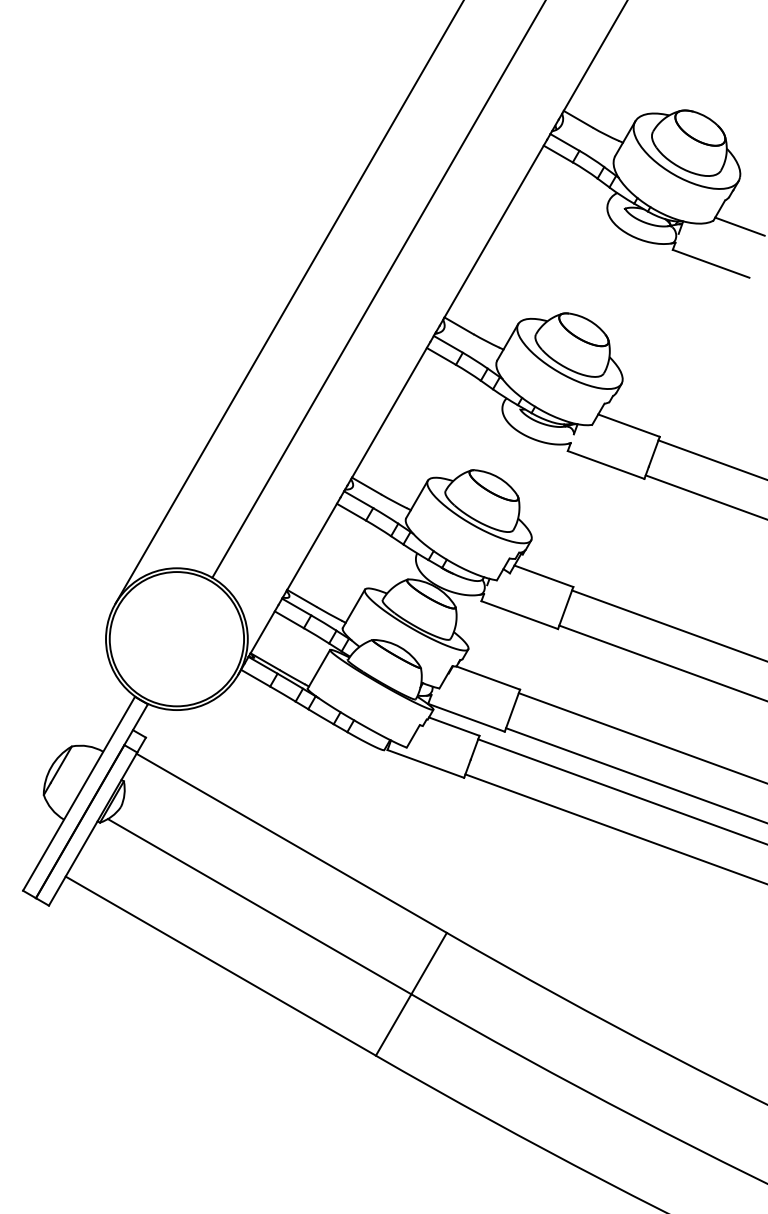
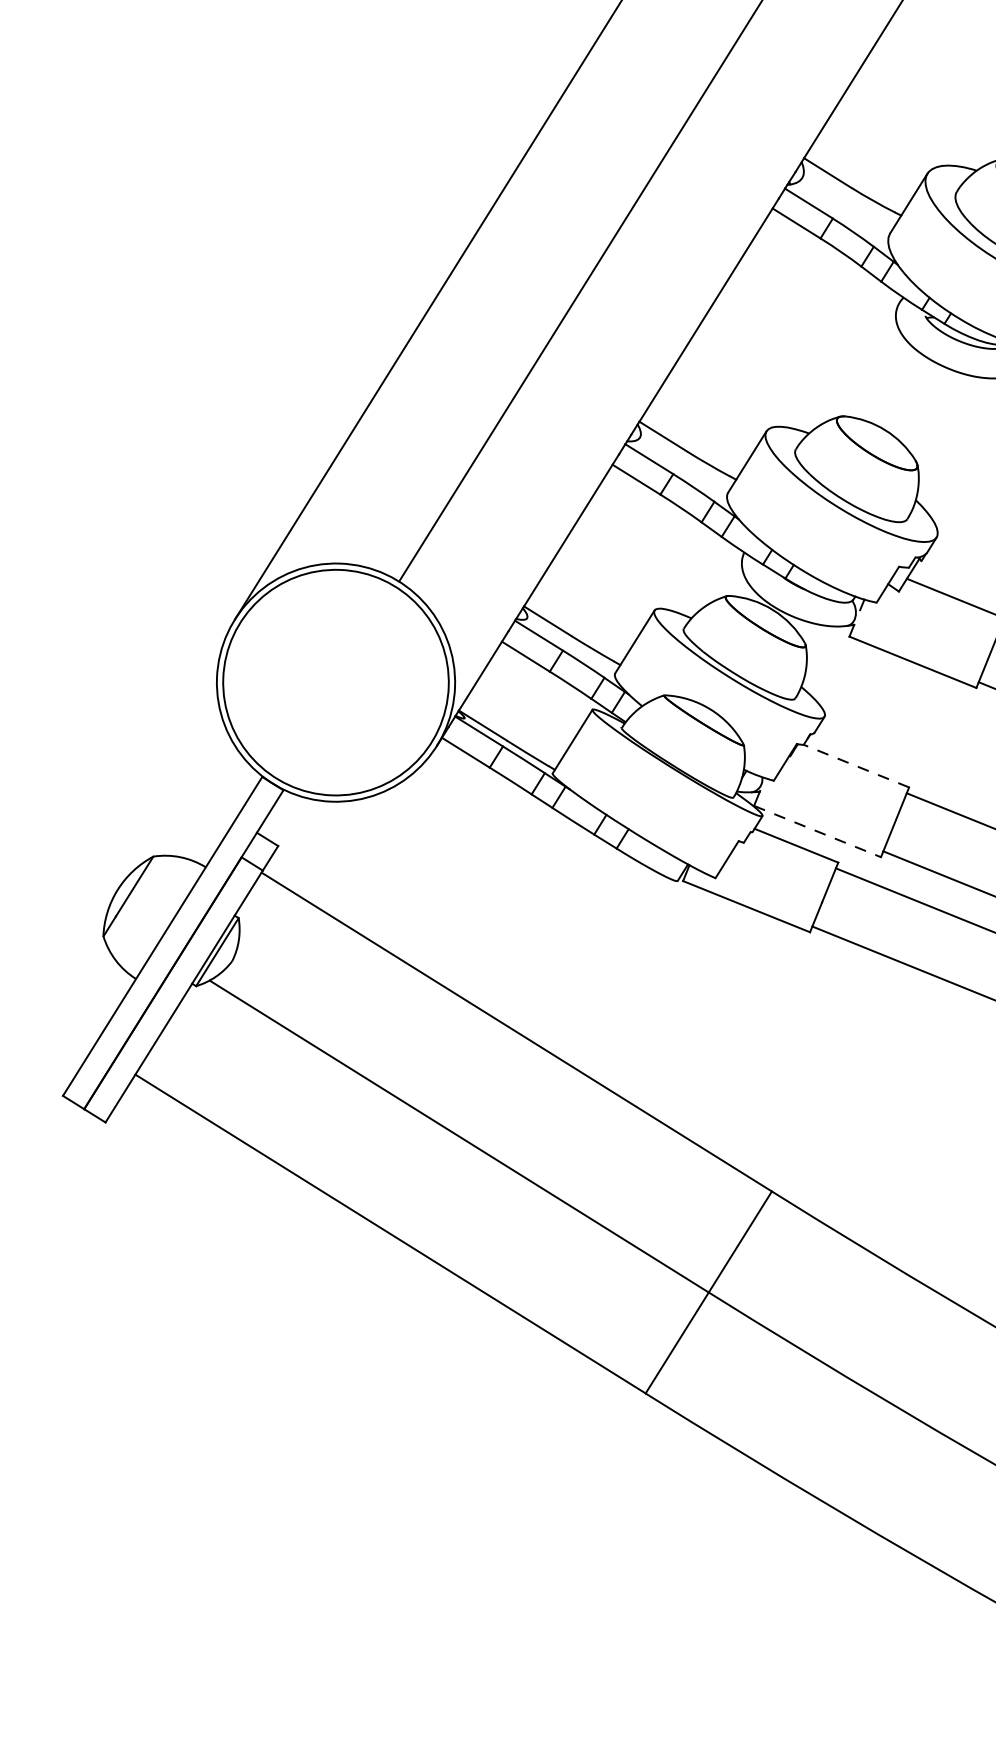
line: (488, 678) -> (856, 766), solid -> dashed
line: (466, 717) -> (817, 831), solid -> dashed

